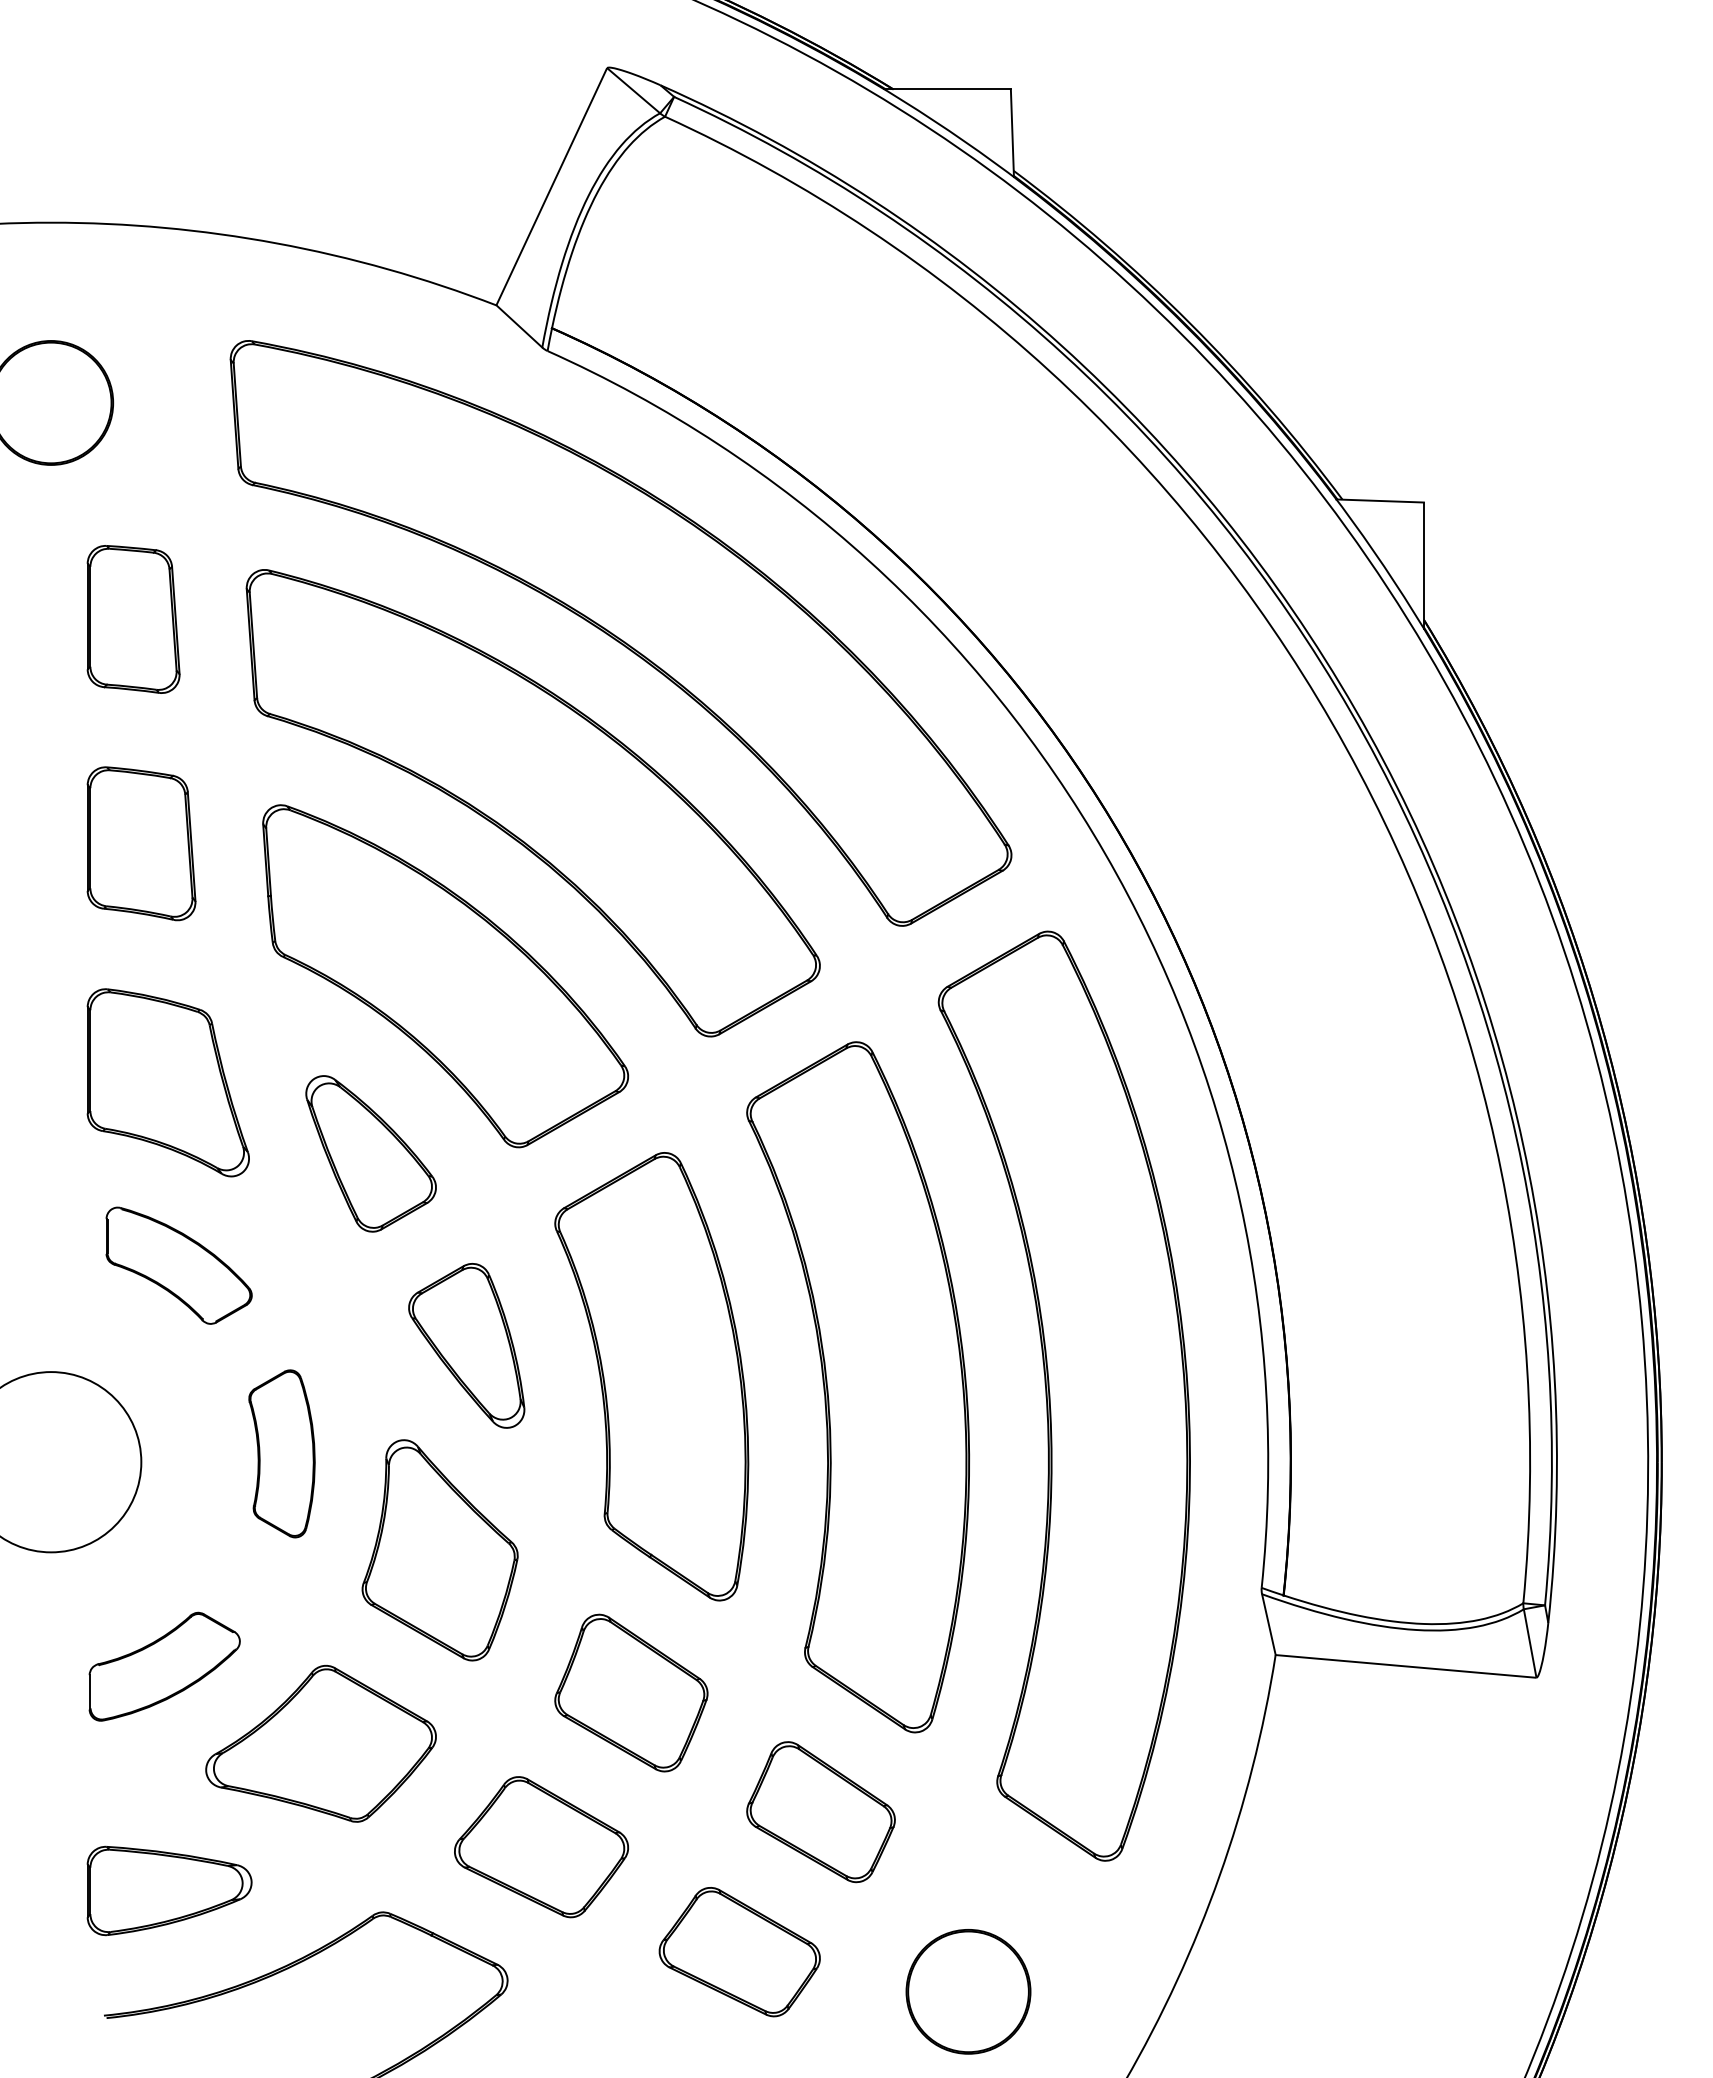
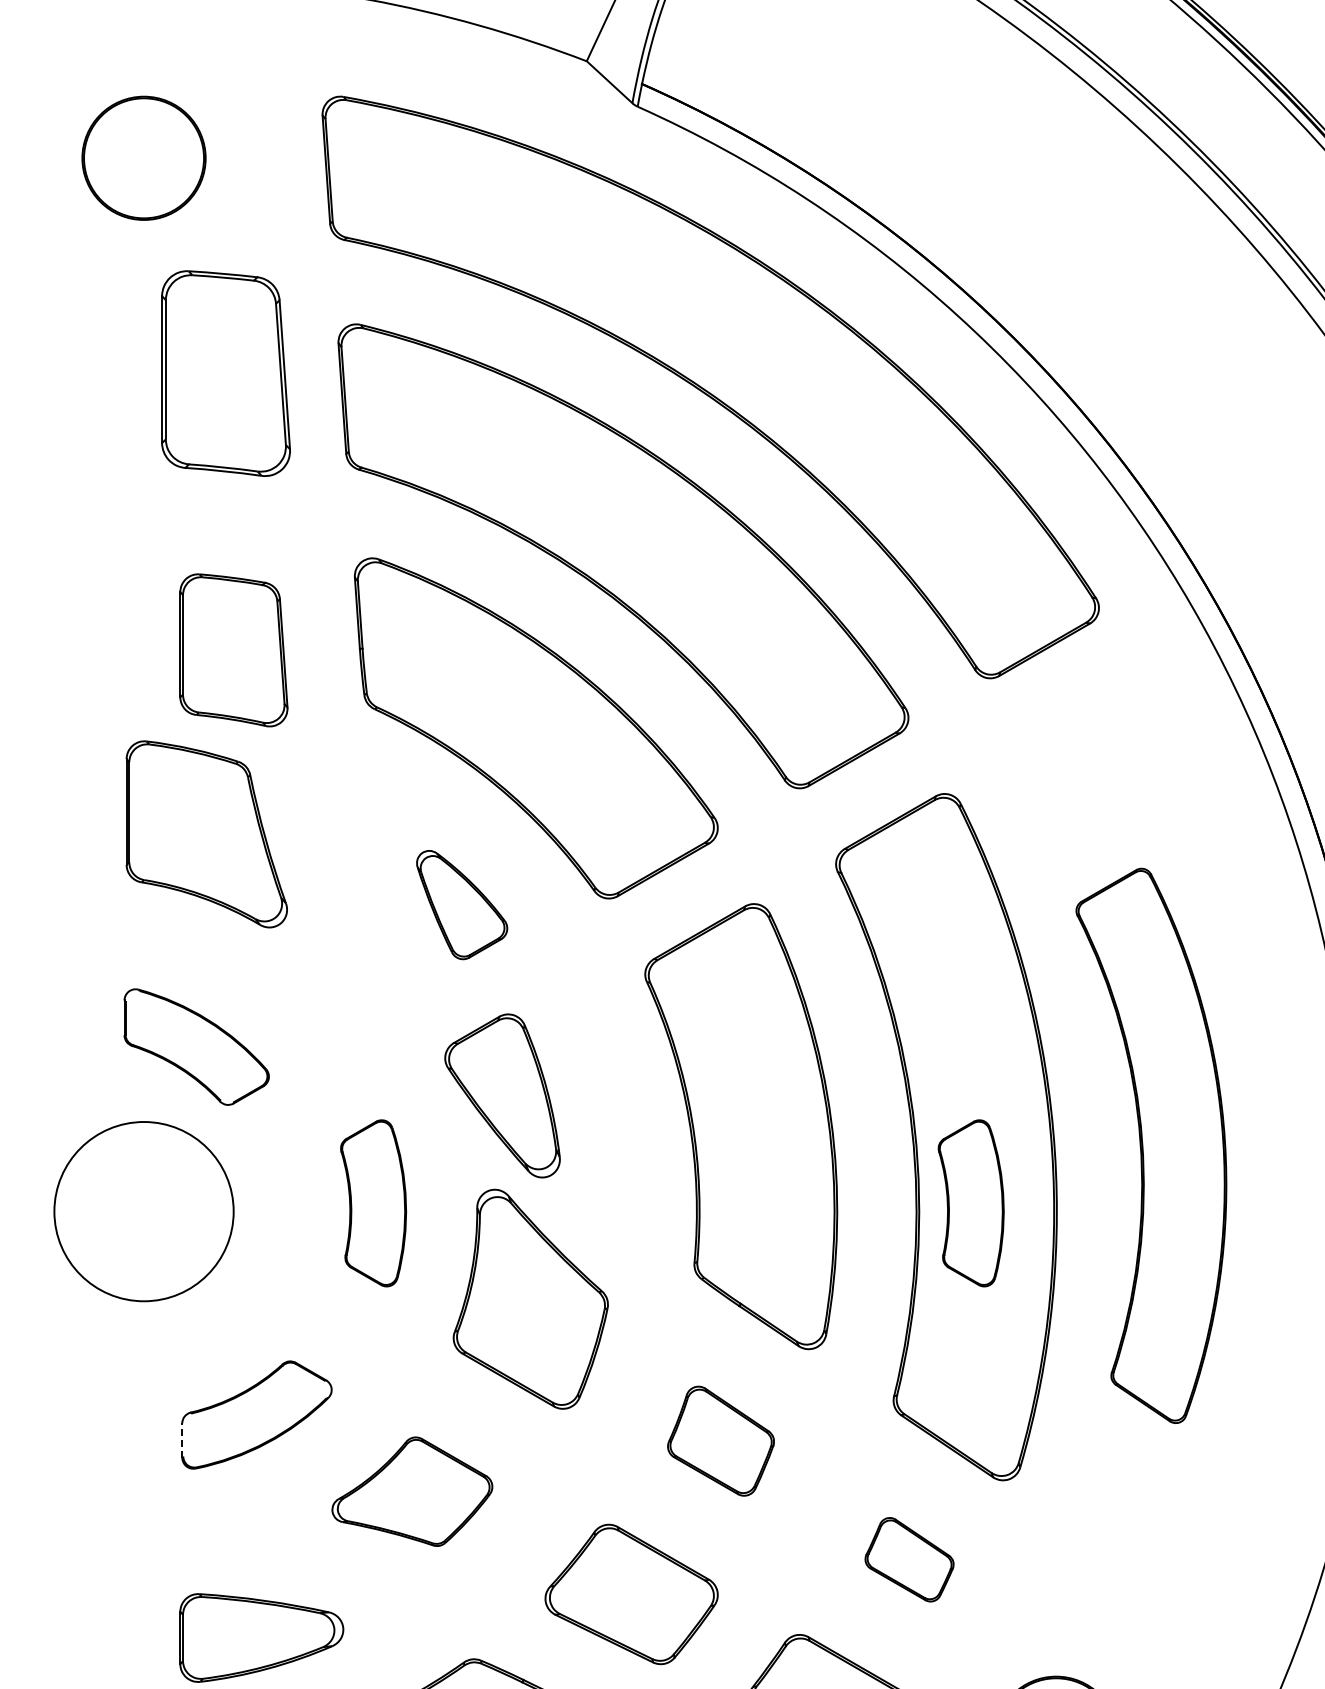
part: (133, 619) -> (225, 373), size x1.4
part: (141, 843) -> (233, 650), moved
part: (167, 1082) -> (206, 834), moved
part: (370, 1153) -> (461, 904), size x0.7
part: (178, 1265) -> (196, 1046), moved
part: (466, 1345) -> (502, 1095), moved
part: (1063, 1395) -> (1150, 1145), size x0.6
part: (882, 1453) -> (970, 1202), added
line: (89, 1691) -> (182, 1439), solid -> dashed
part: (631, 1692) -> (721, 1440), size x0.7
part: (320, 1743) -> (411, 1491), size x0.7
part: (820, 1812) -> (909, 1559), size x0.6

